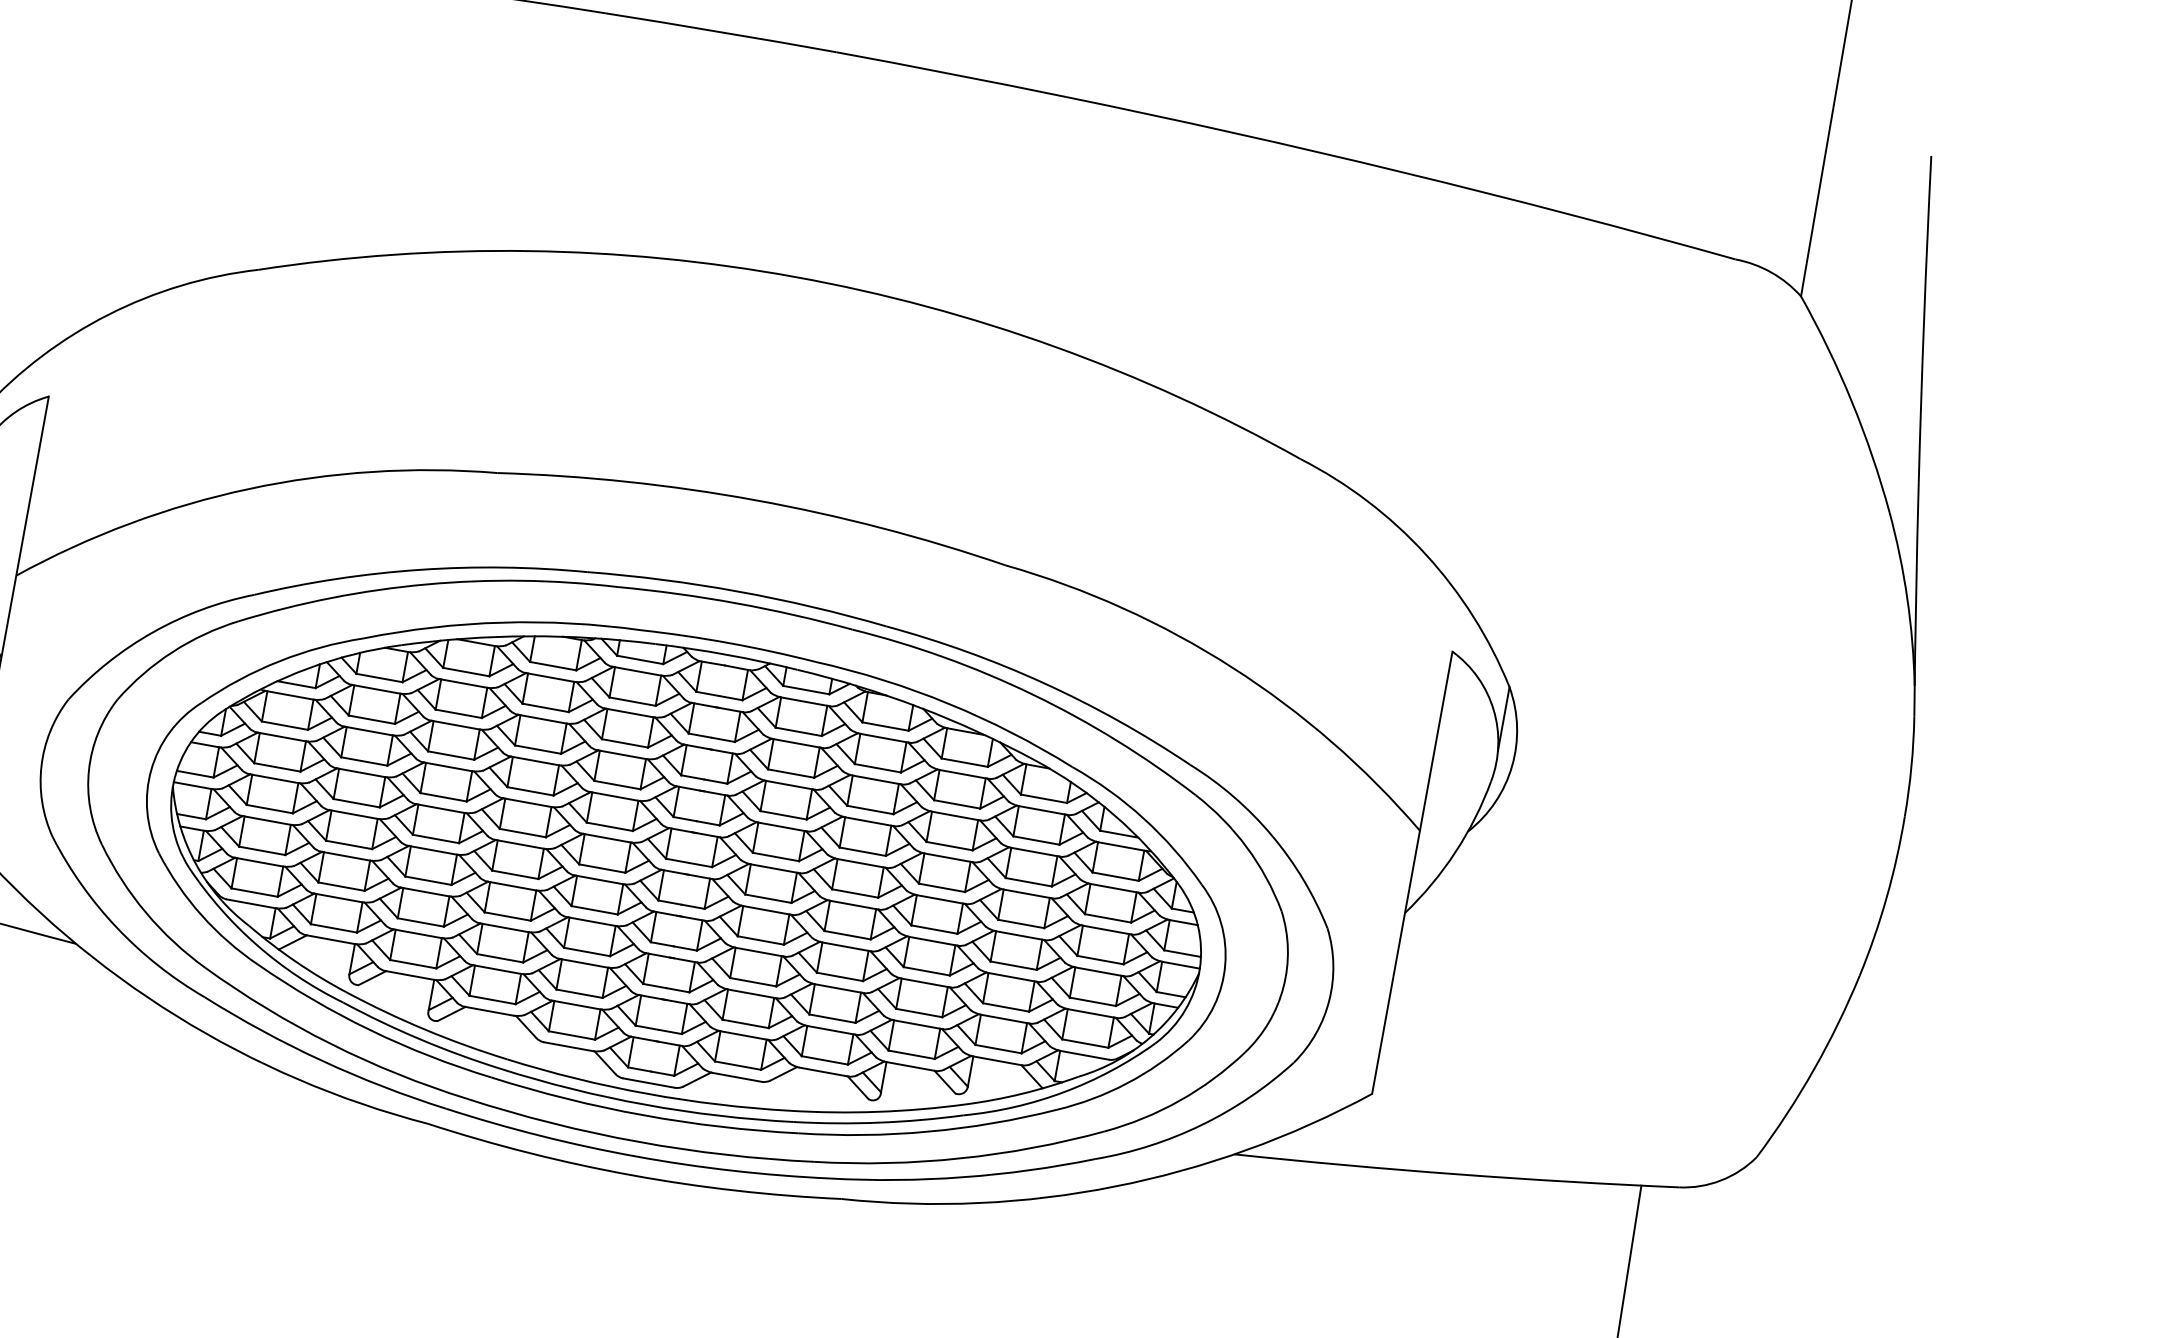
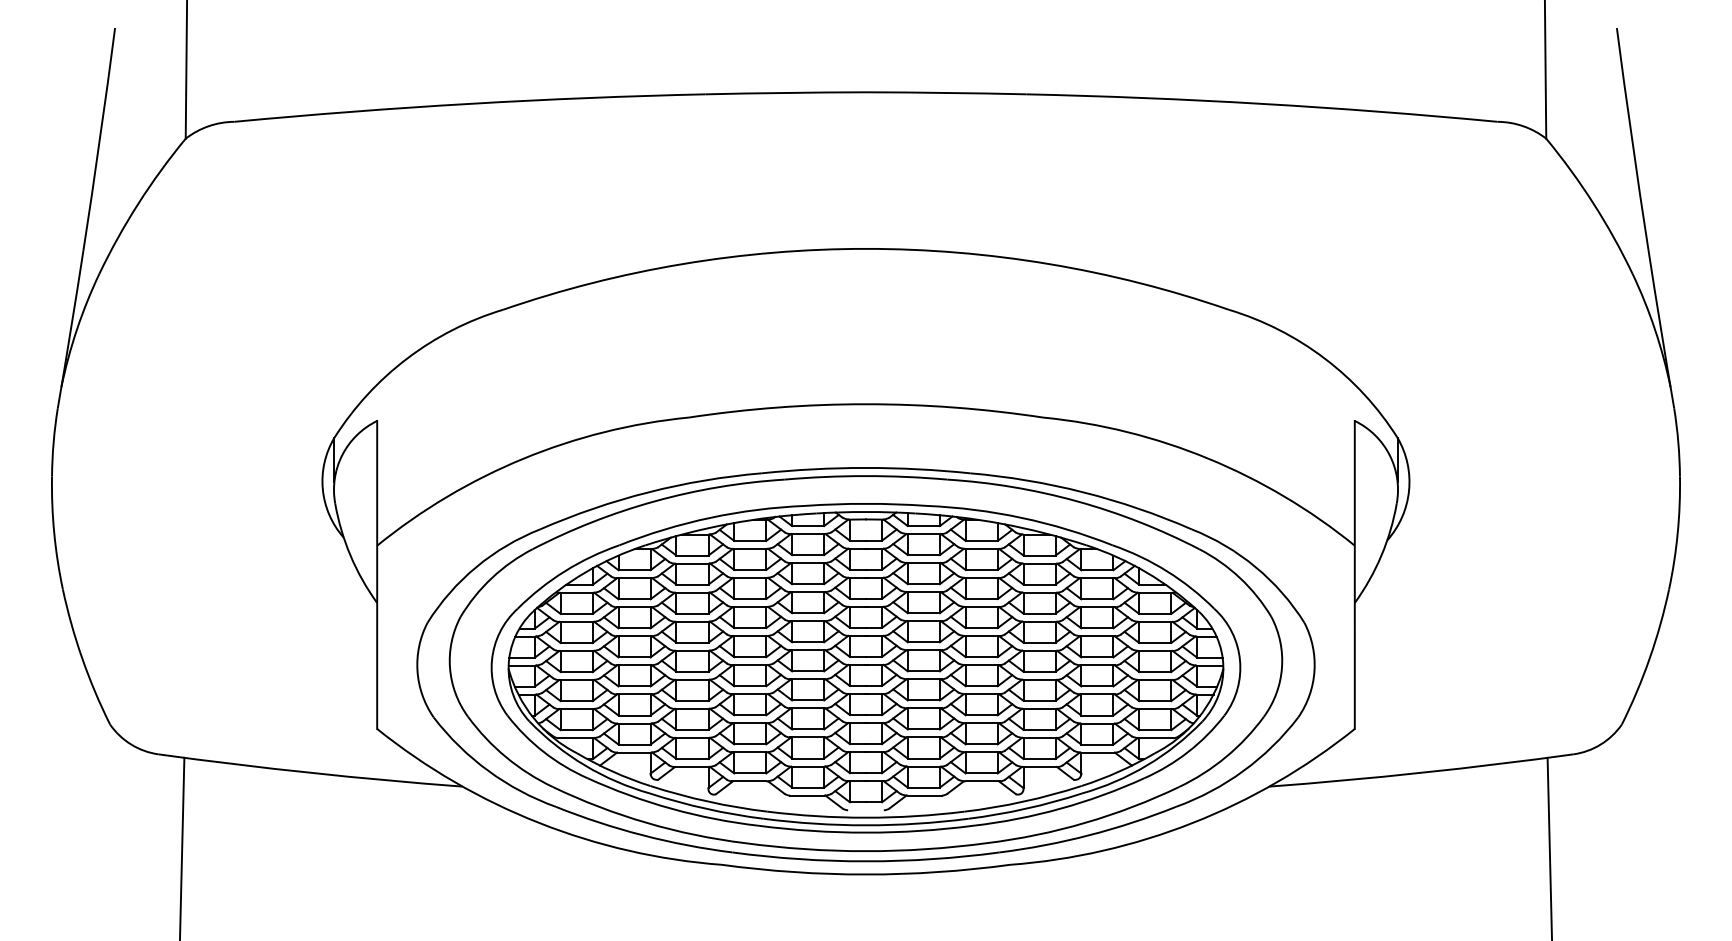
line: (648, 1083) -> (865, 810), removed

